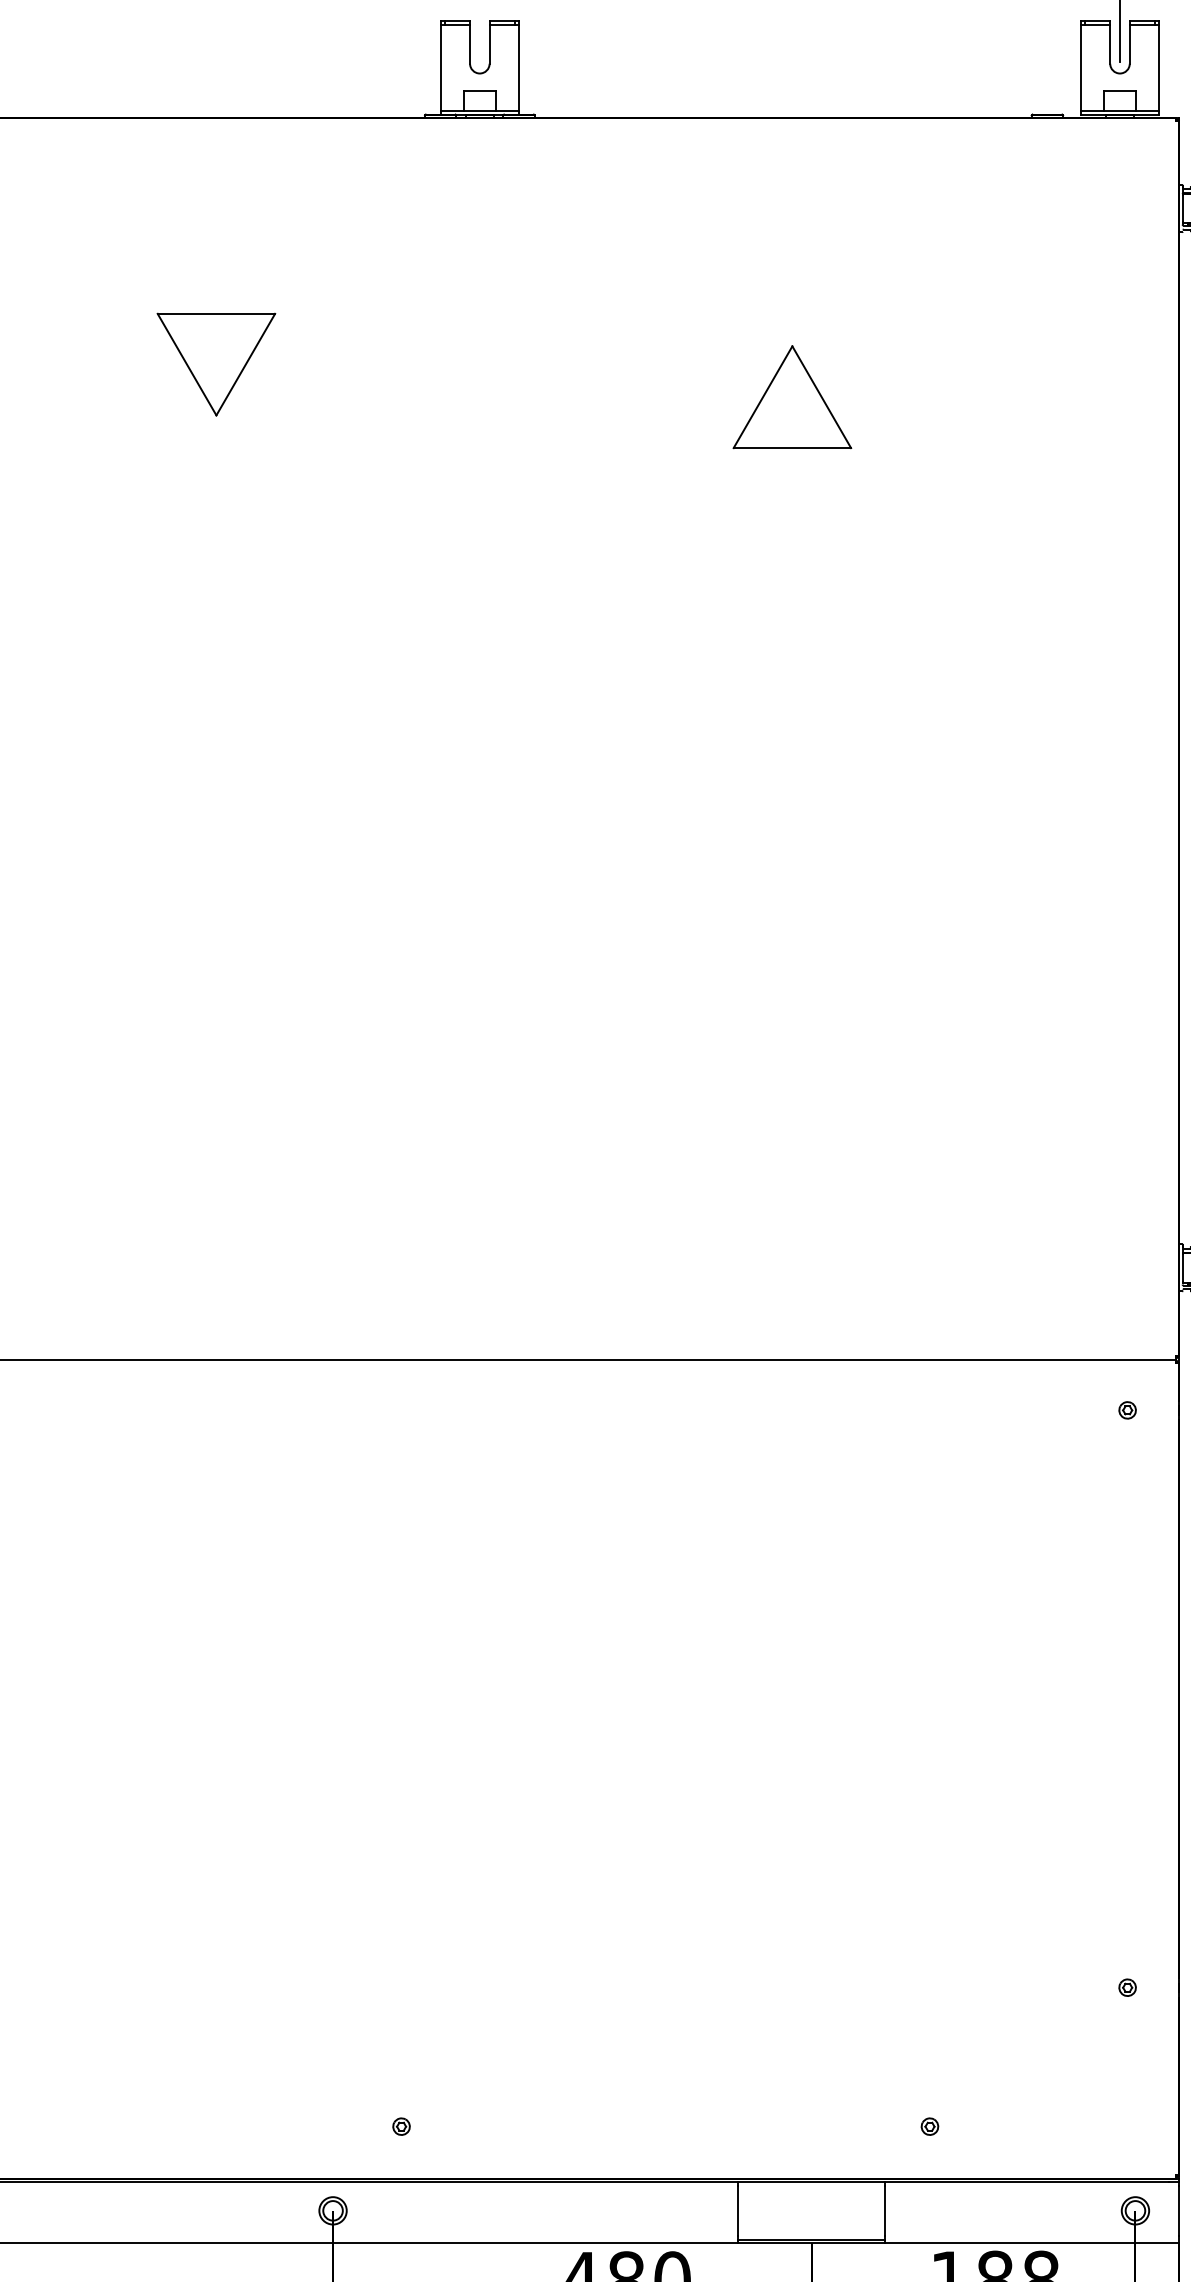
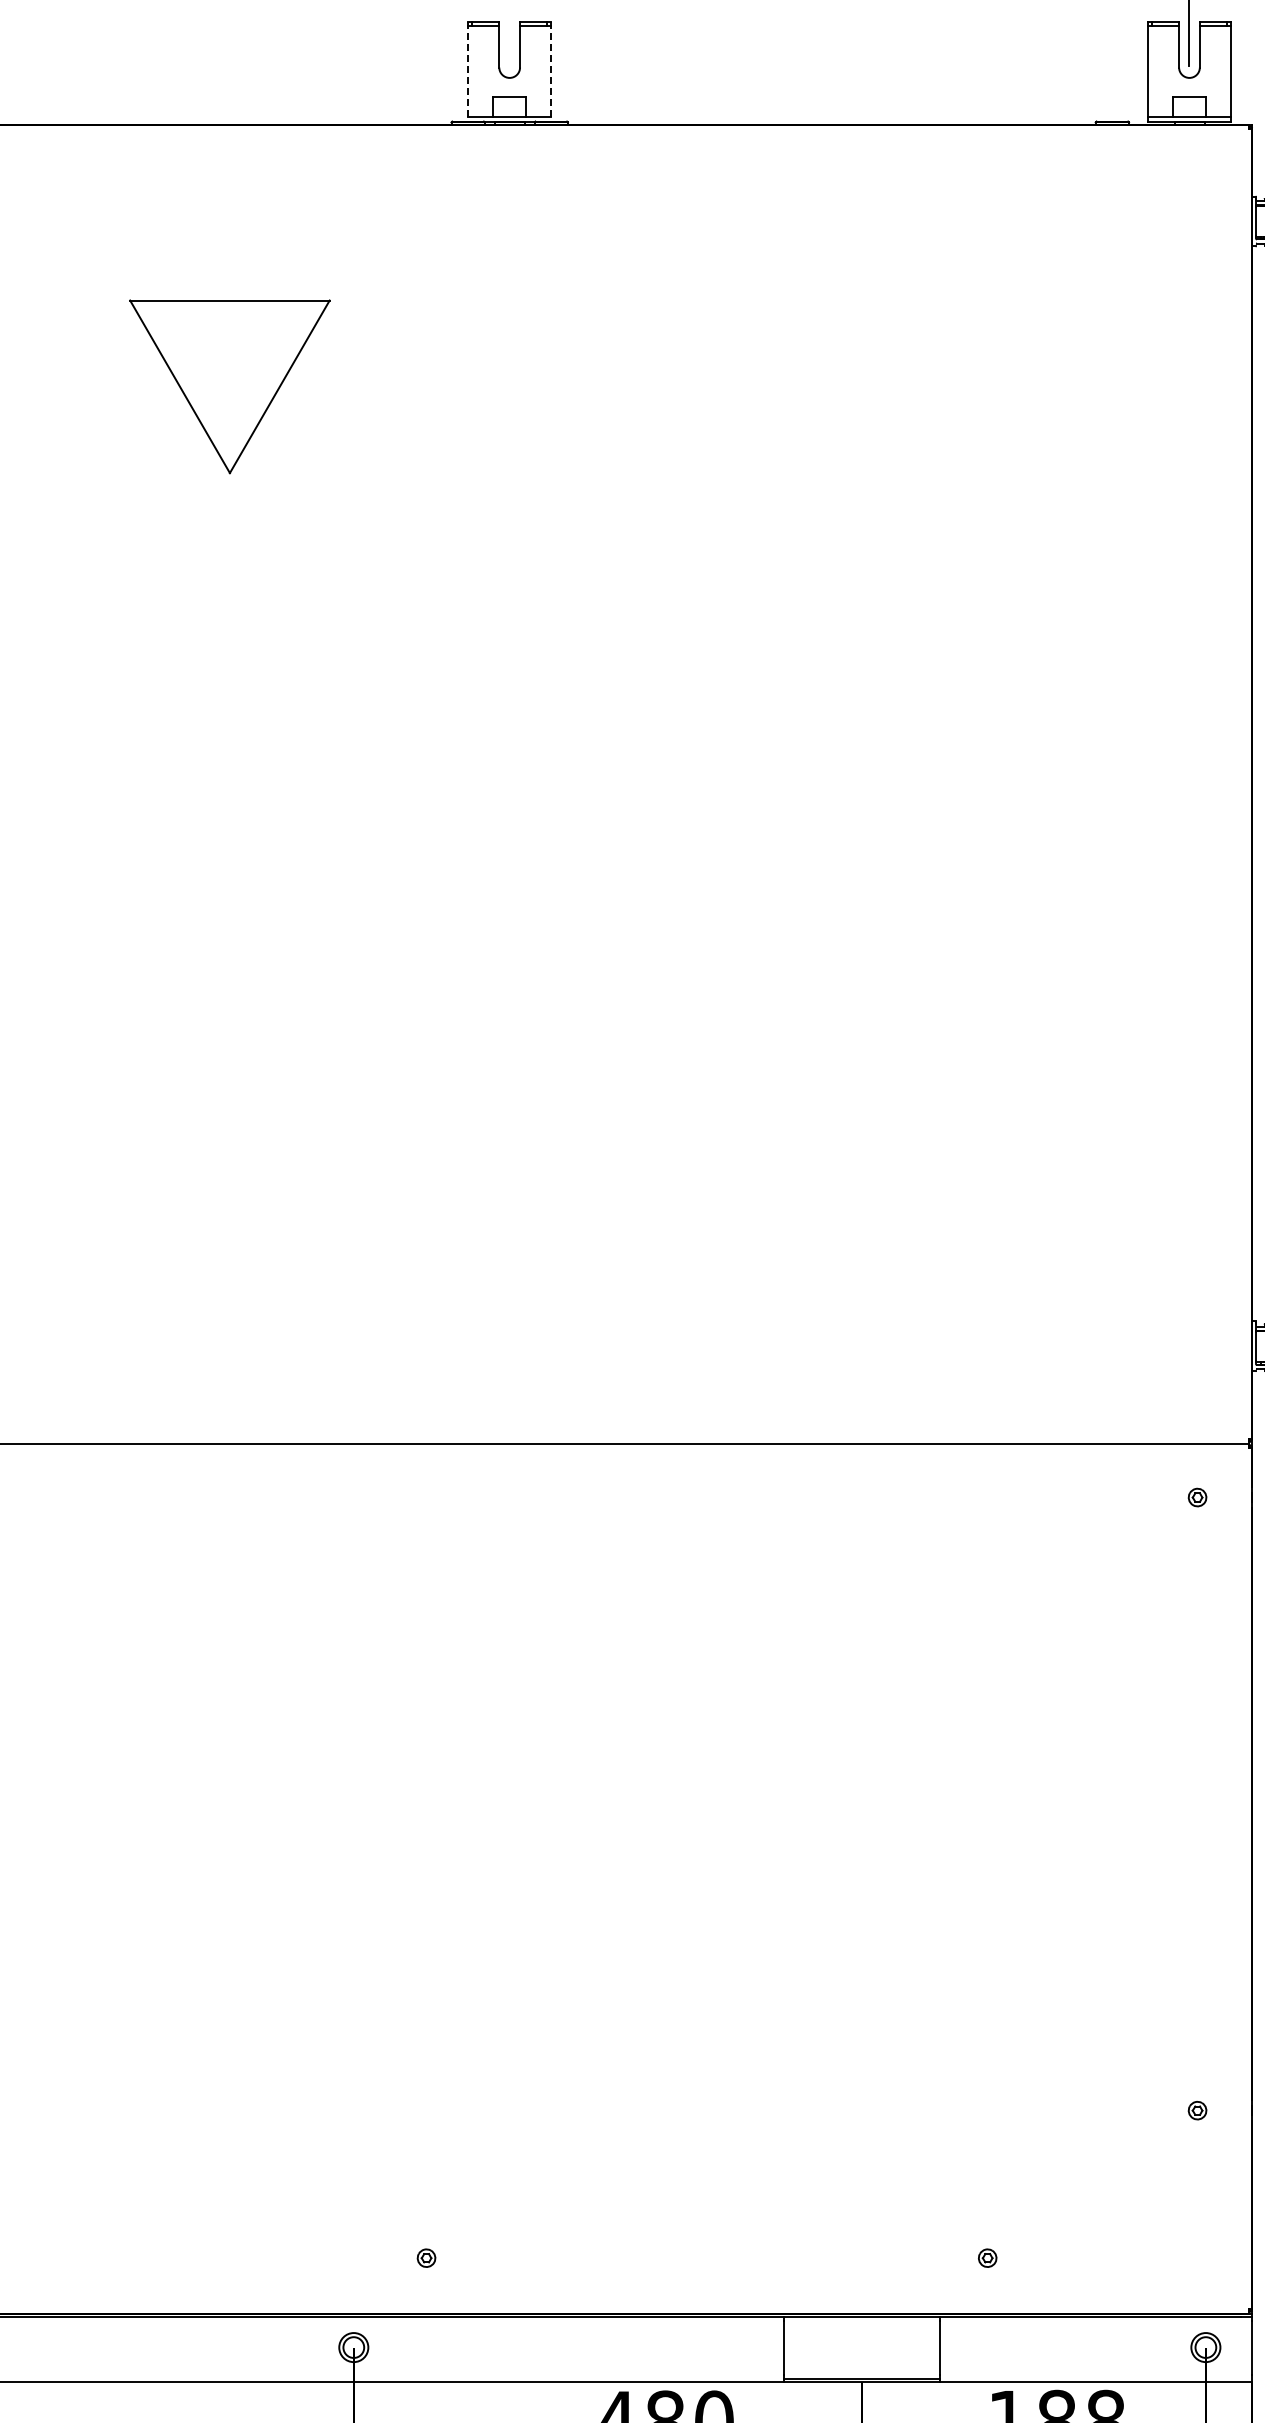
line: (441, 67) -> (468, 71), solid -> dashed
line: (519, 67) -> (551, 71), solid -> dashed
part: (215, 365) -> (229, 387), size x1.6
part: (792, 397) -> (841, 421), removed

